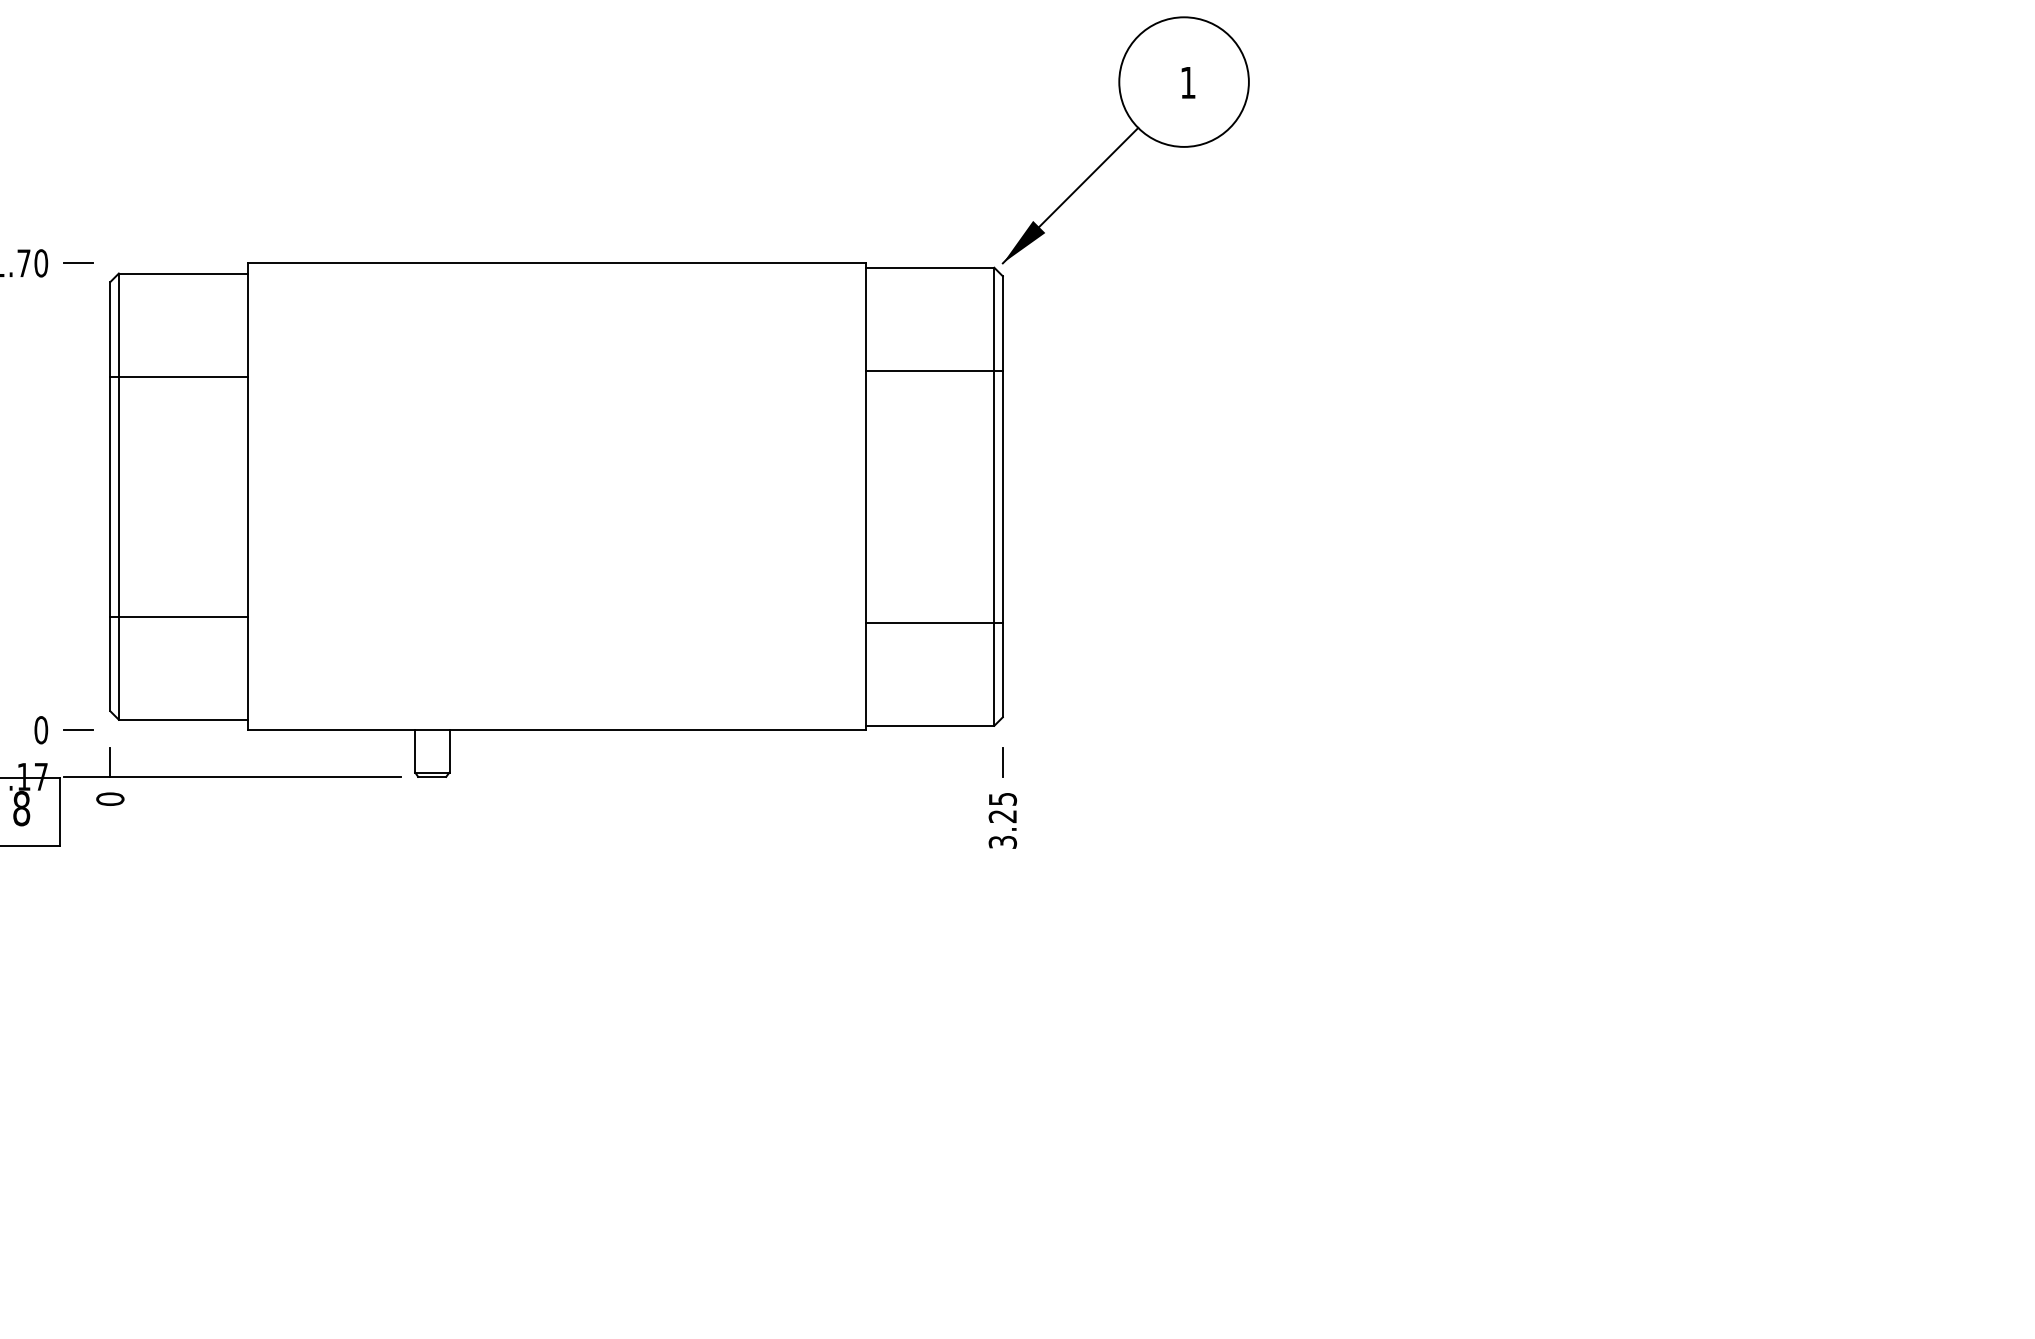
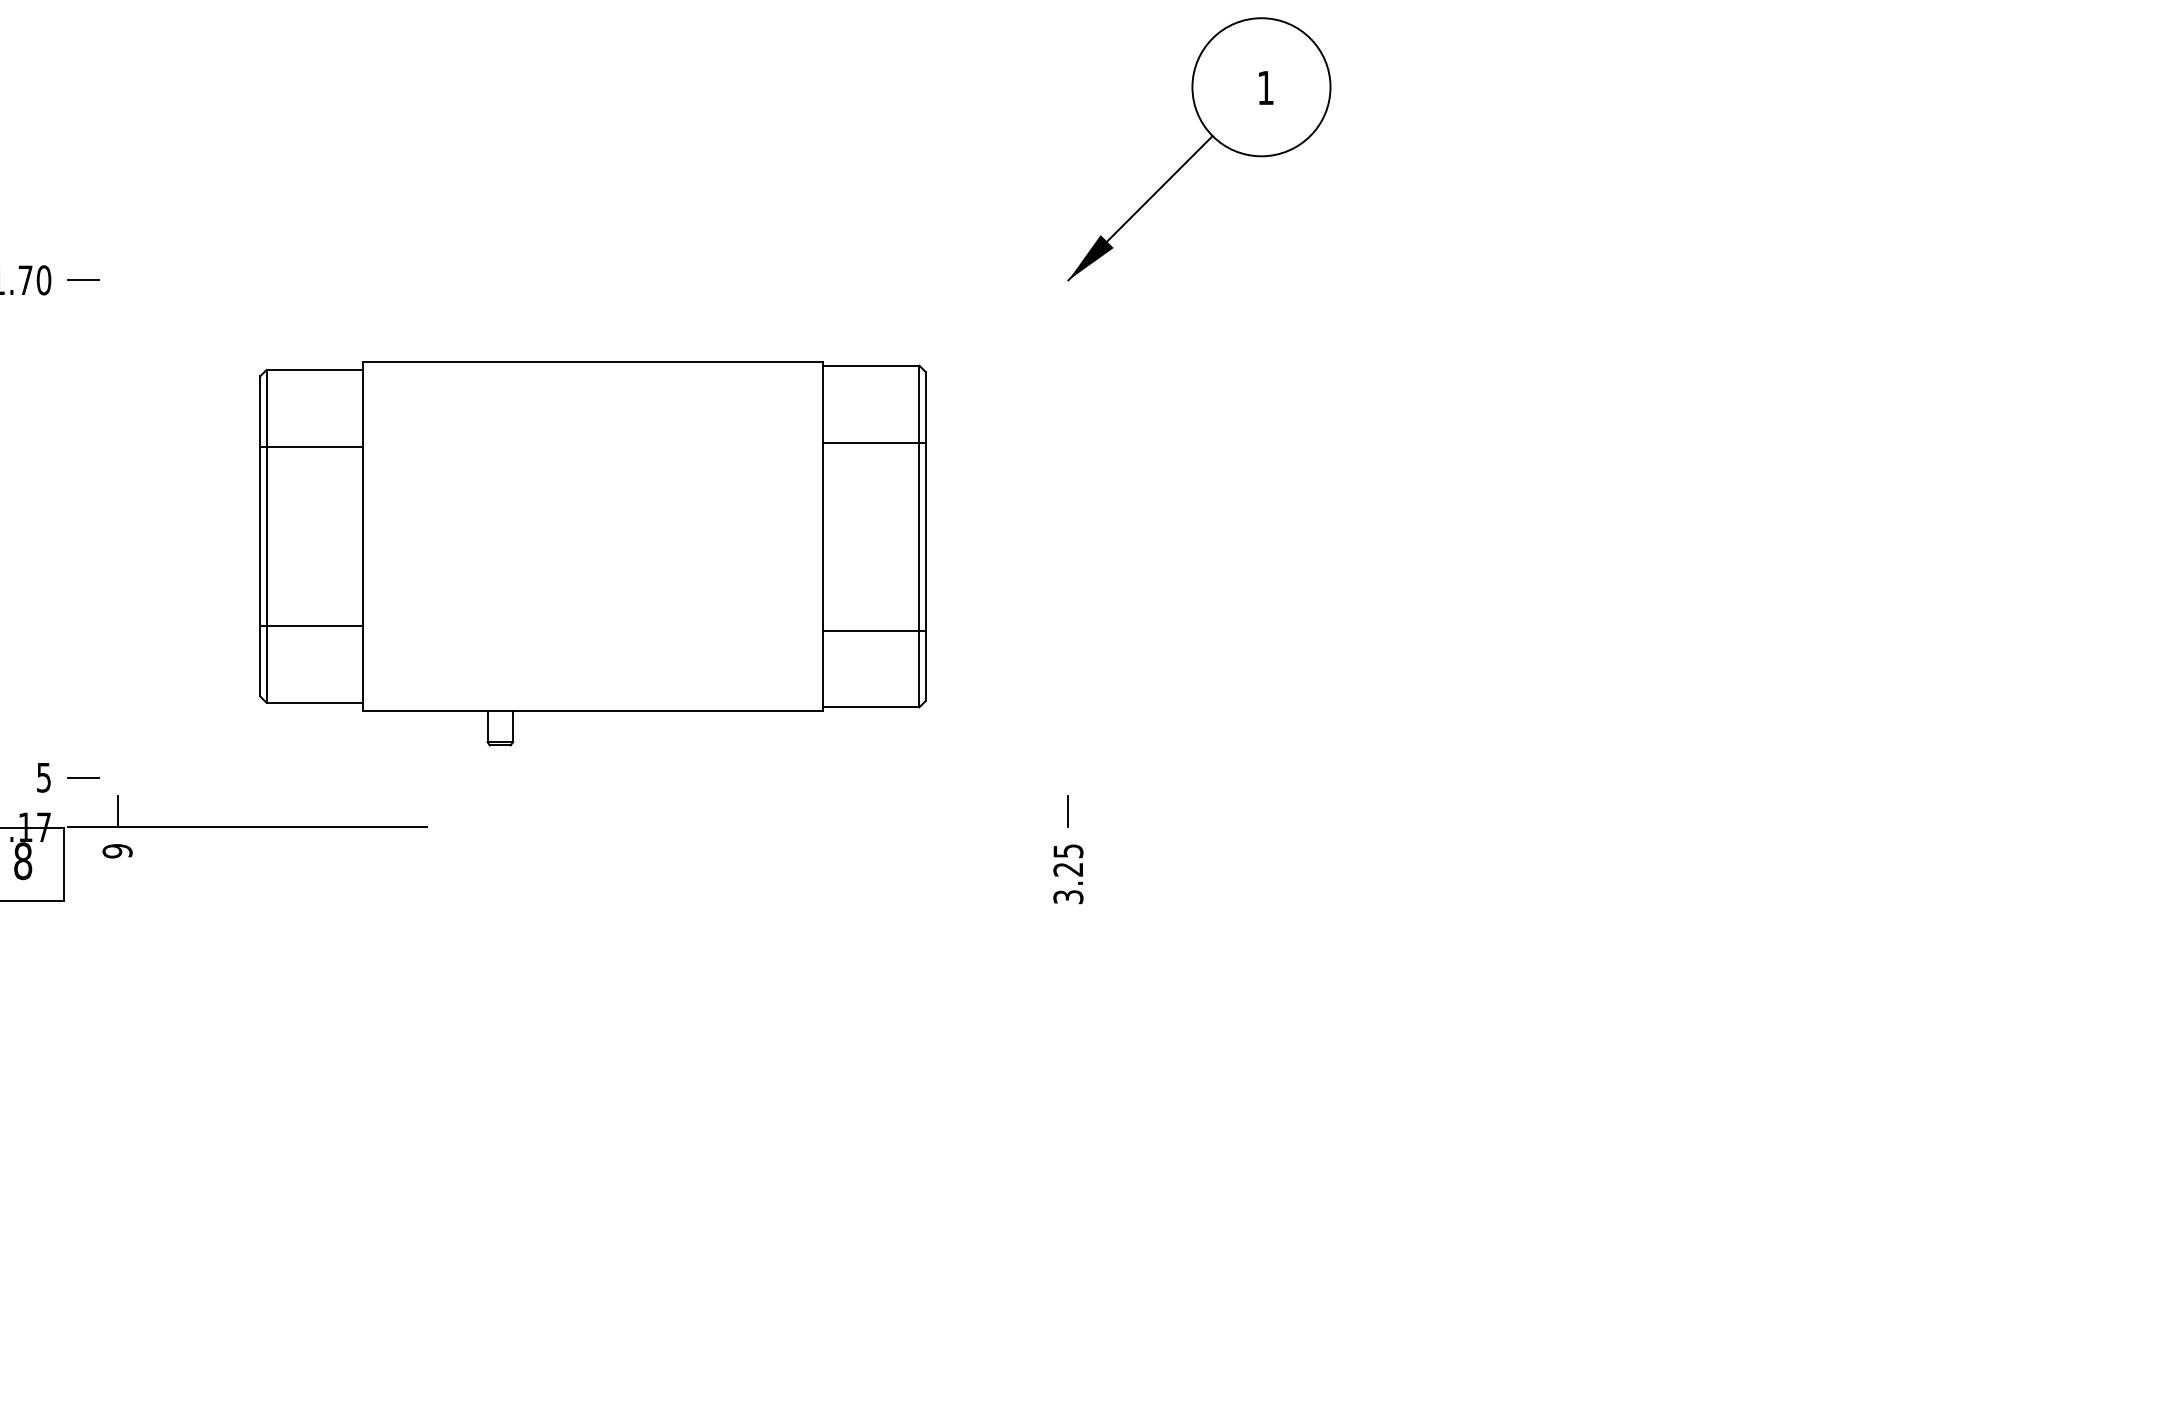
part: (556, 519) -> (592, 553), size x0.7
text: (40, 730) -> (43, 777), 0 -> 5
text: (110, 799) -> (117, 851), 0 -> 9

